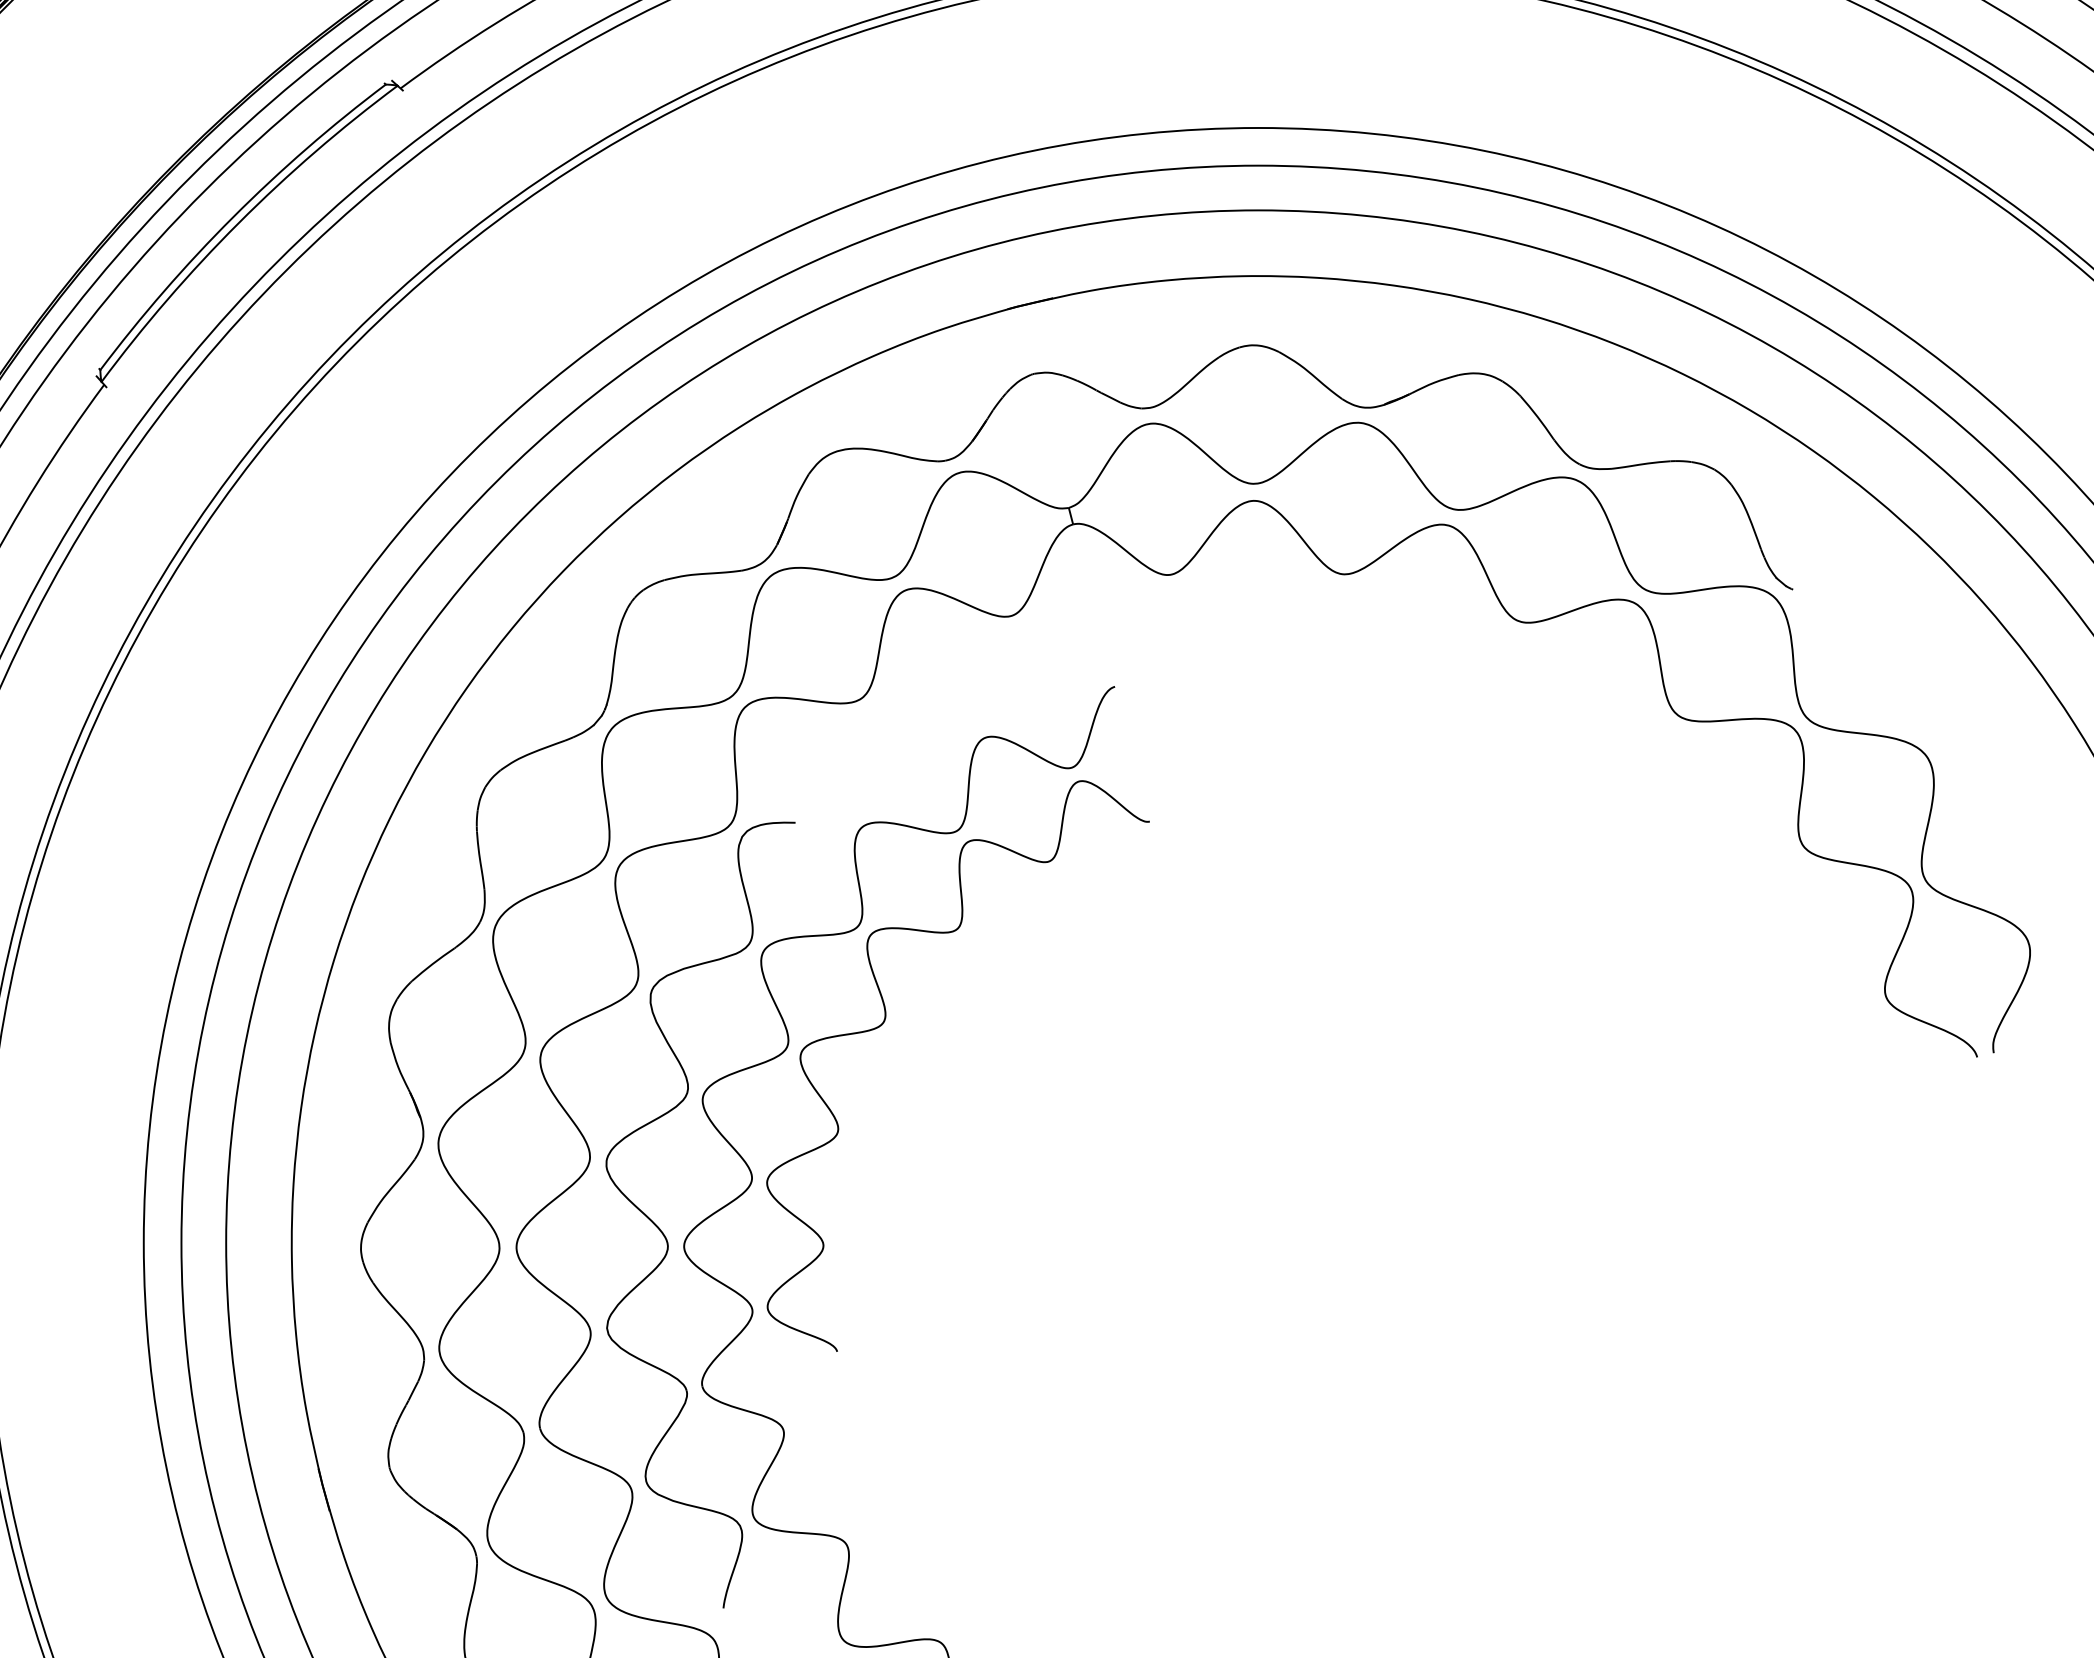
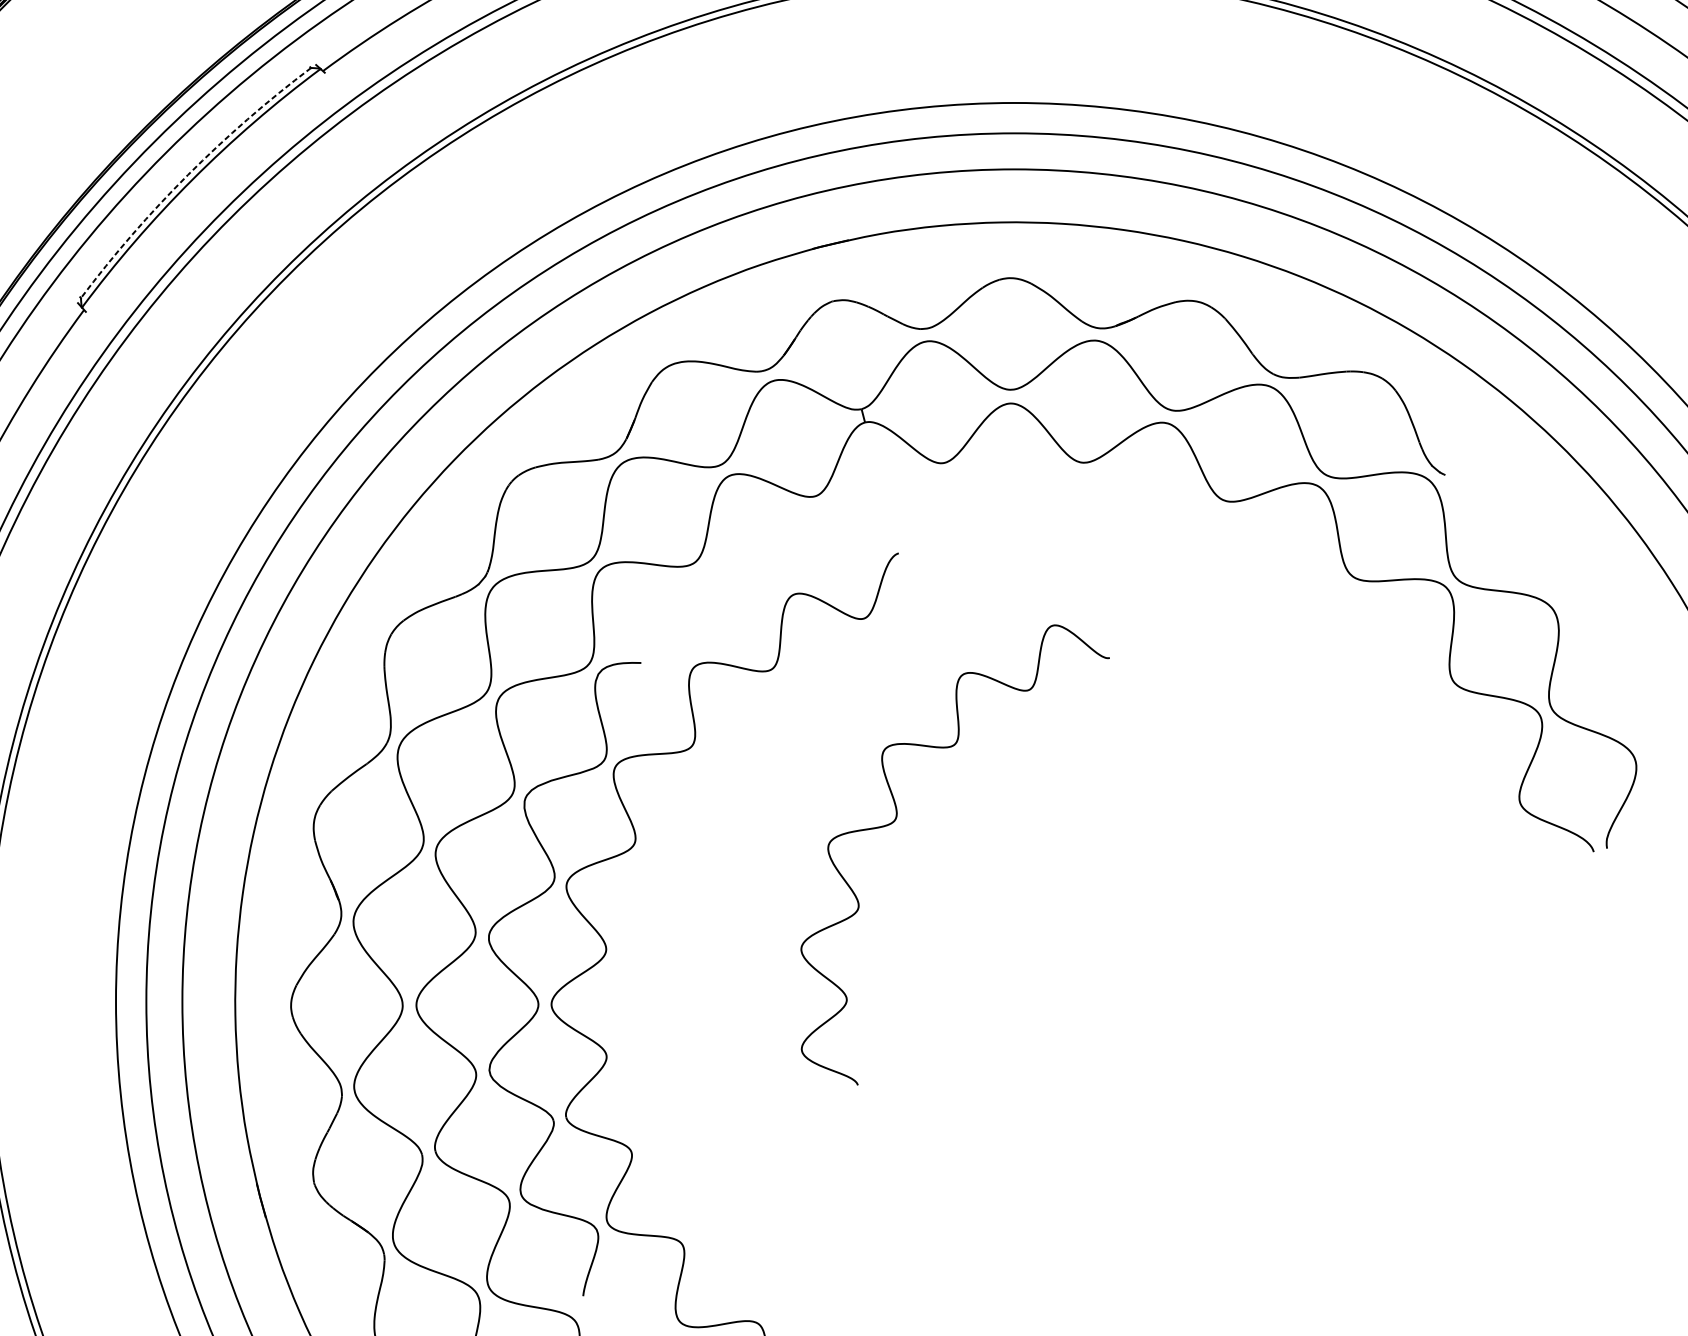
arc: (233, 217) -> (188, 175), solid -> dashed
curve: (885, 1021) -> (896, 819), moved

